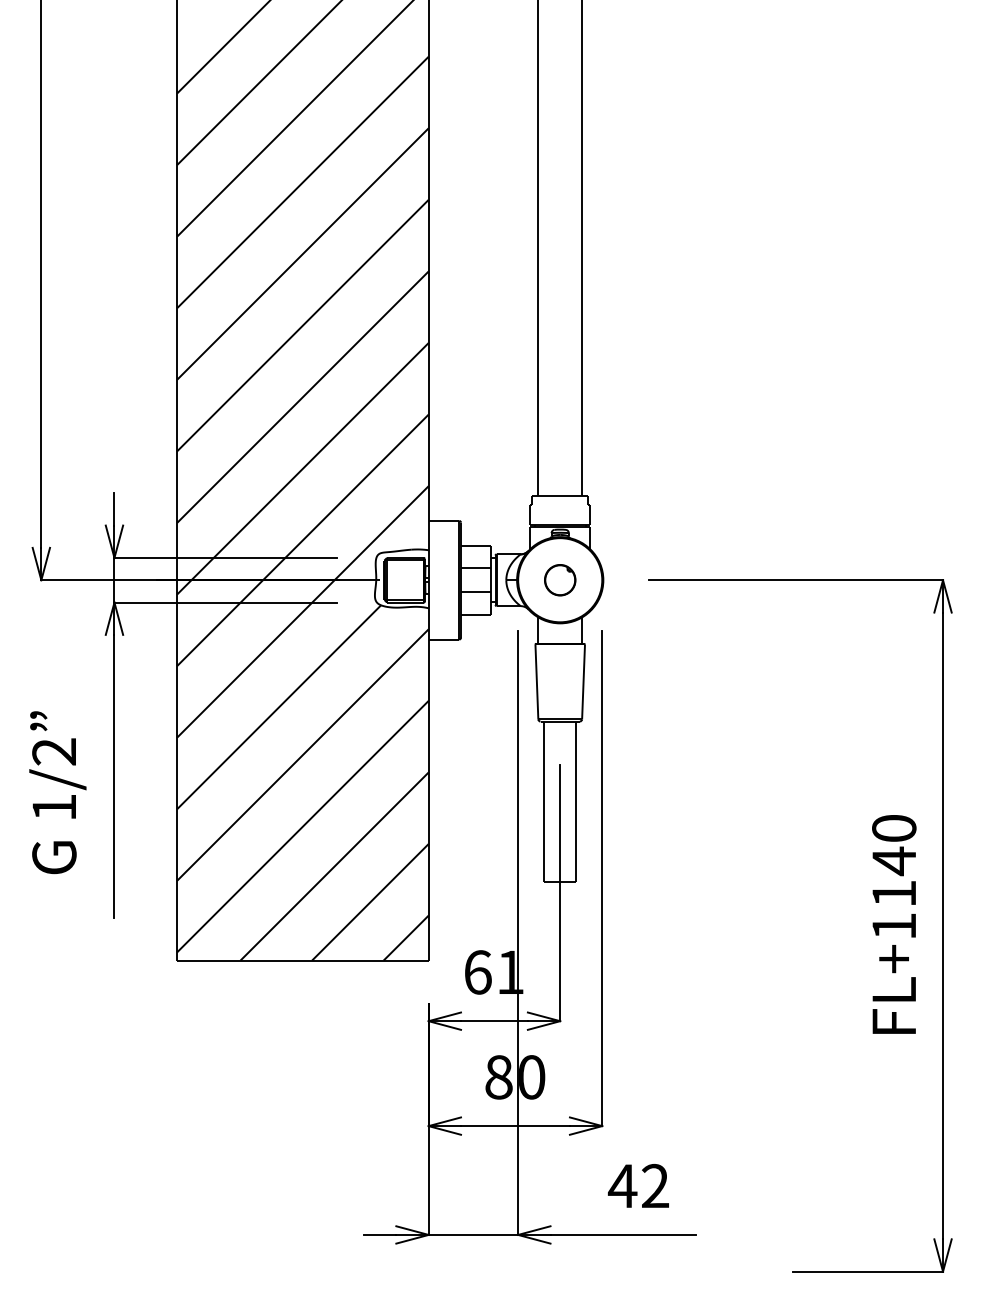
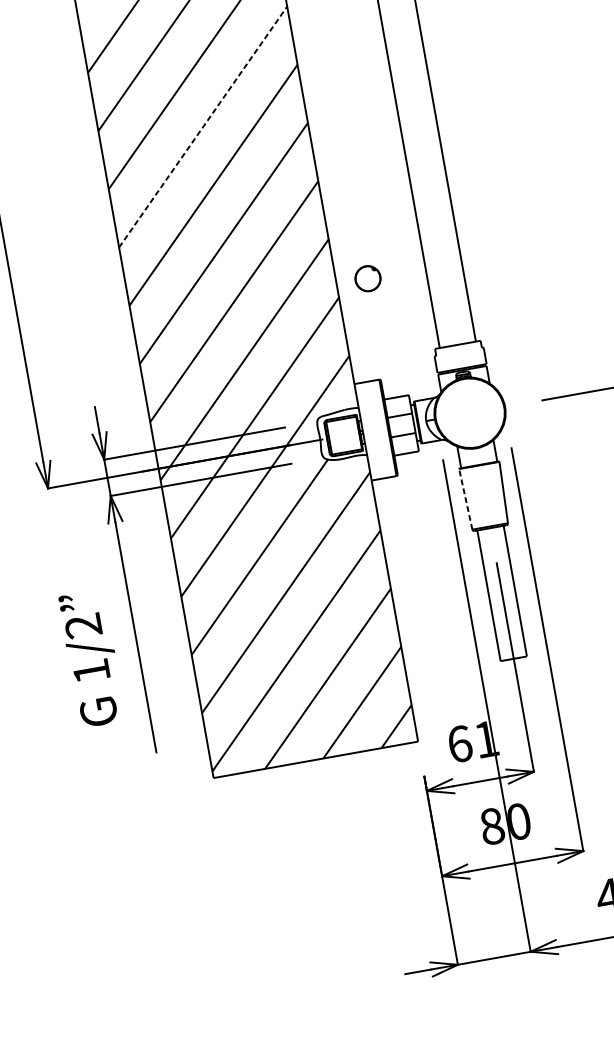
line: (302, 182) -> (202, 127), solid -> dashed
part: (560, 580) -> (368, 278), moved
line: (536, 681) -> (465, 499), solid -> dashed

